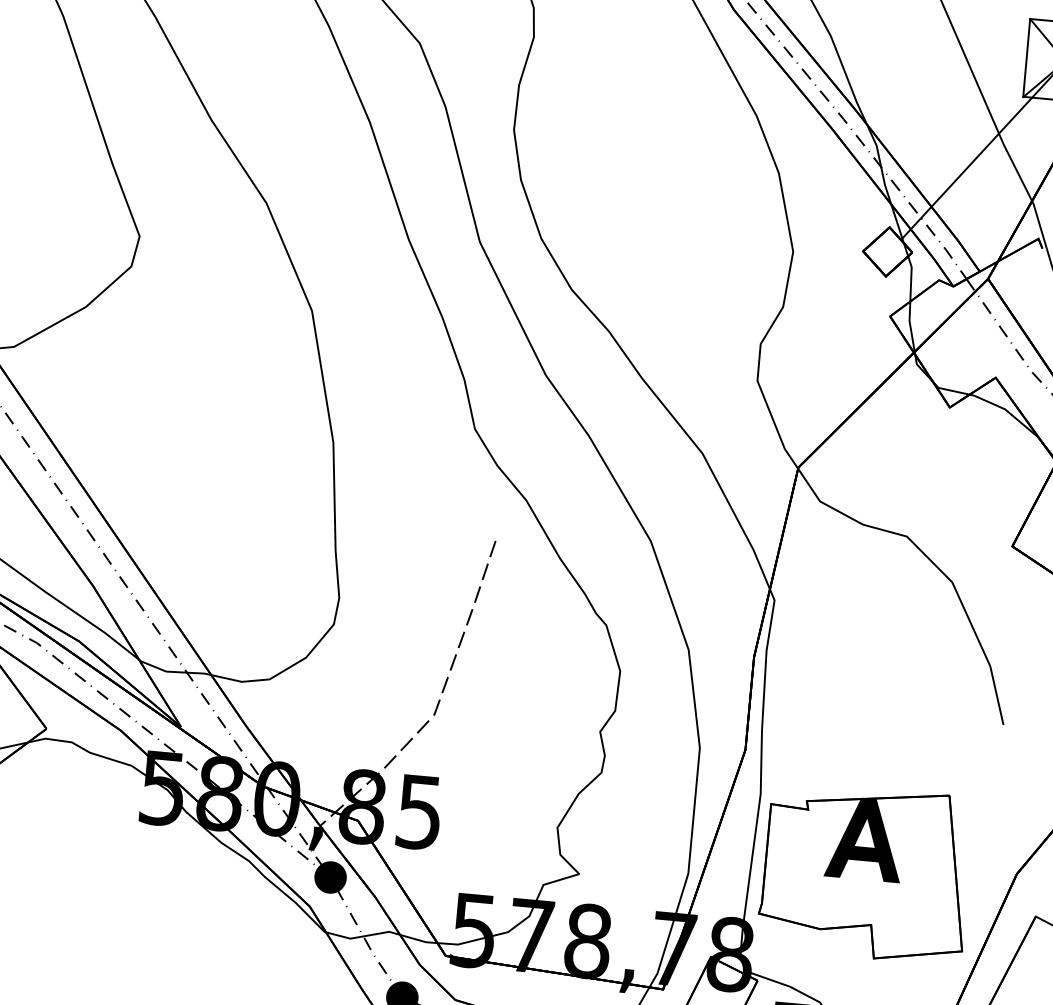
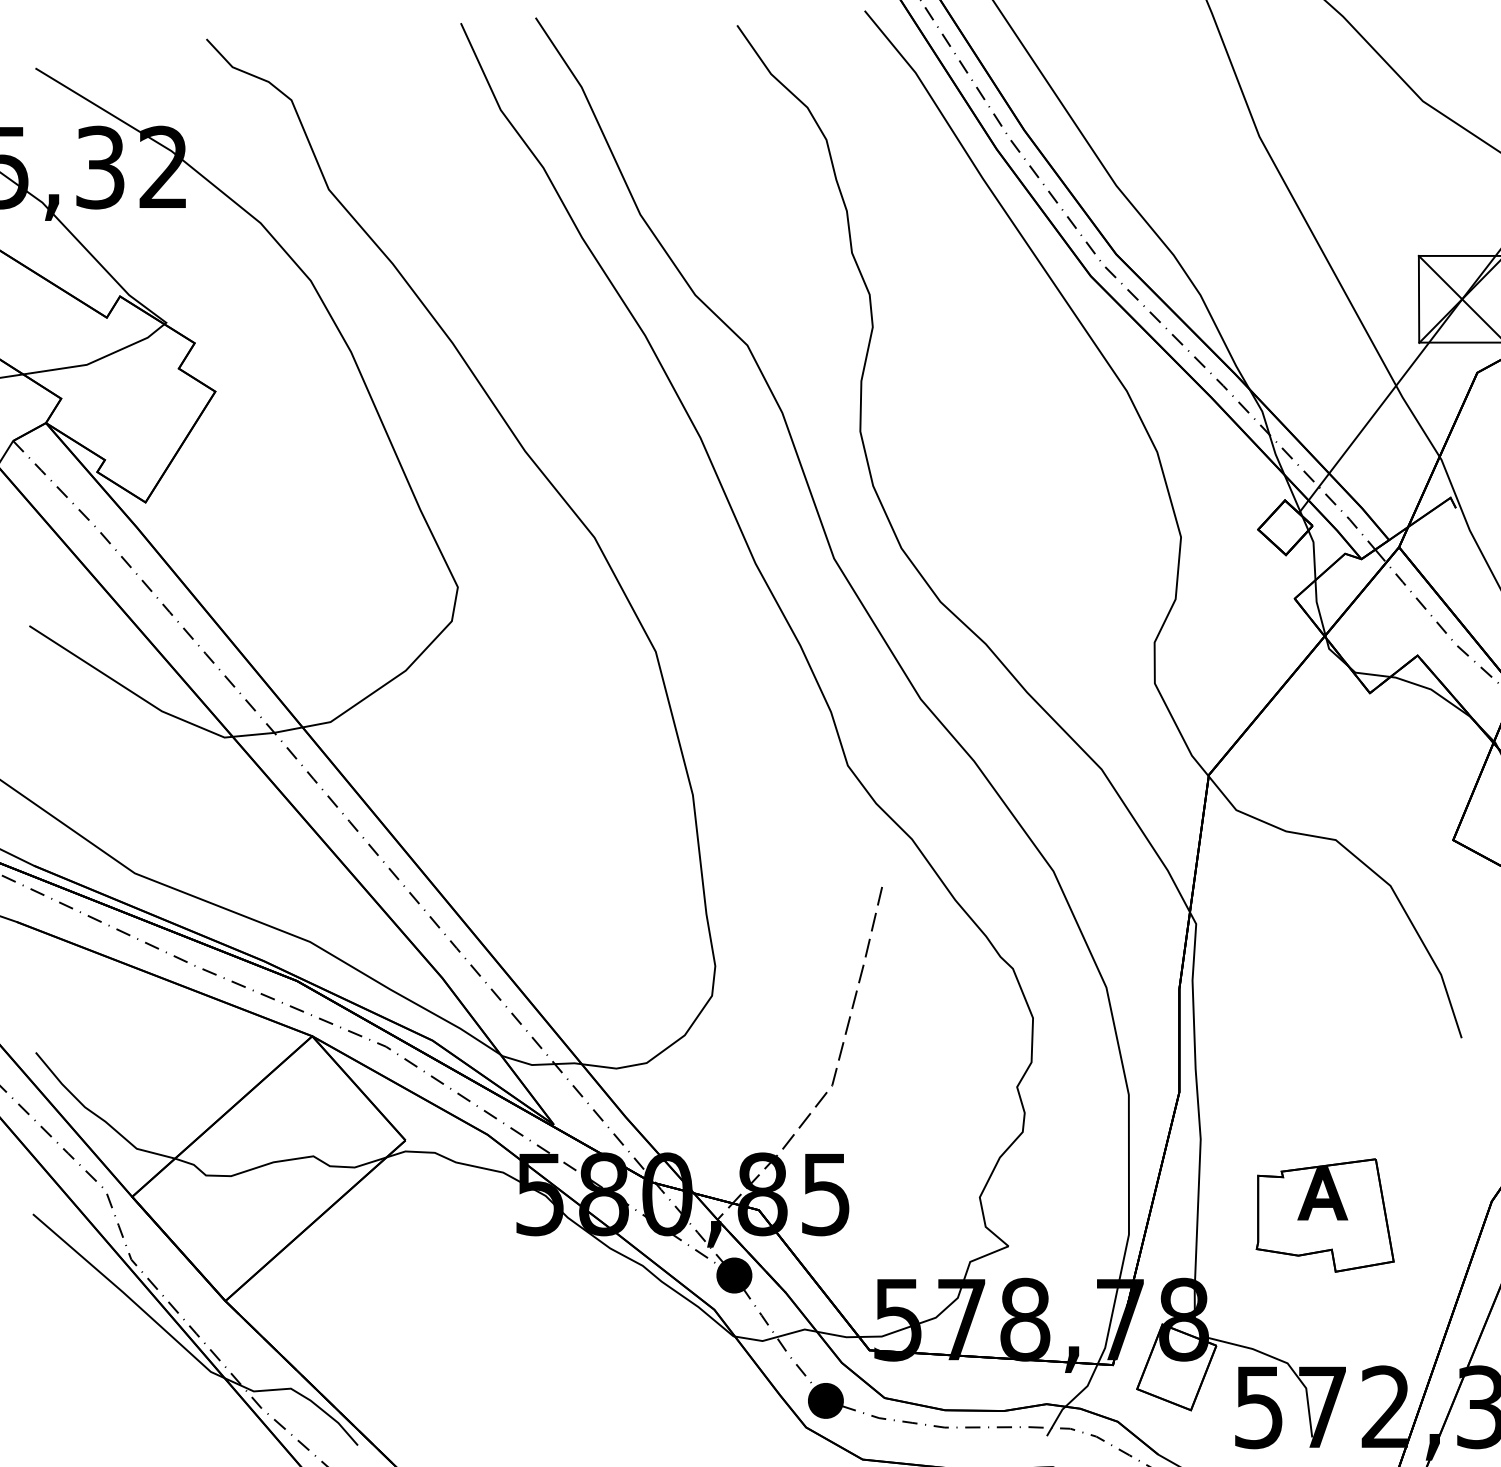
part: (866, 872) -> (1325, 1215), size x0.6

